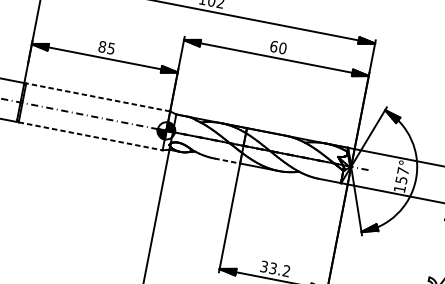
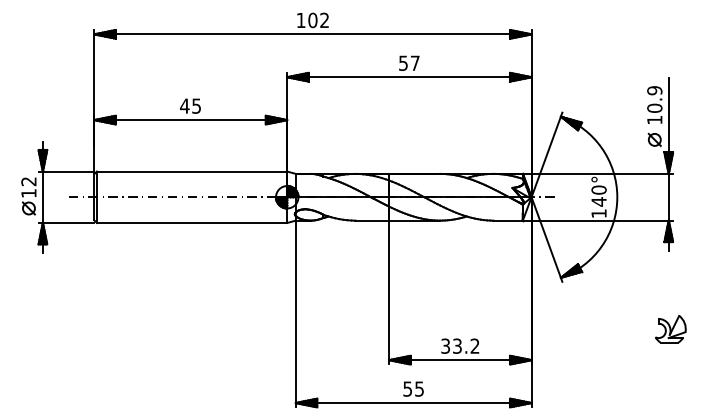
text: (102, 46) -> (184, 105), 85 -> 45
text: (278, 46) -> (409, 62), 60 -> 57
line: (97, 97) -> (191, 171), dashed -> solid
line: (91, 136) -> (192, 222), dashed -> solid
line: (227, 160) -> (372, 220), dashed -> solid
text: (402, 175) -> (598, 195), 157° -> 140°

